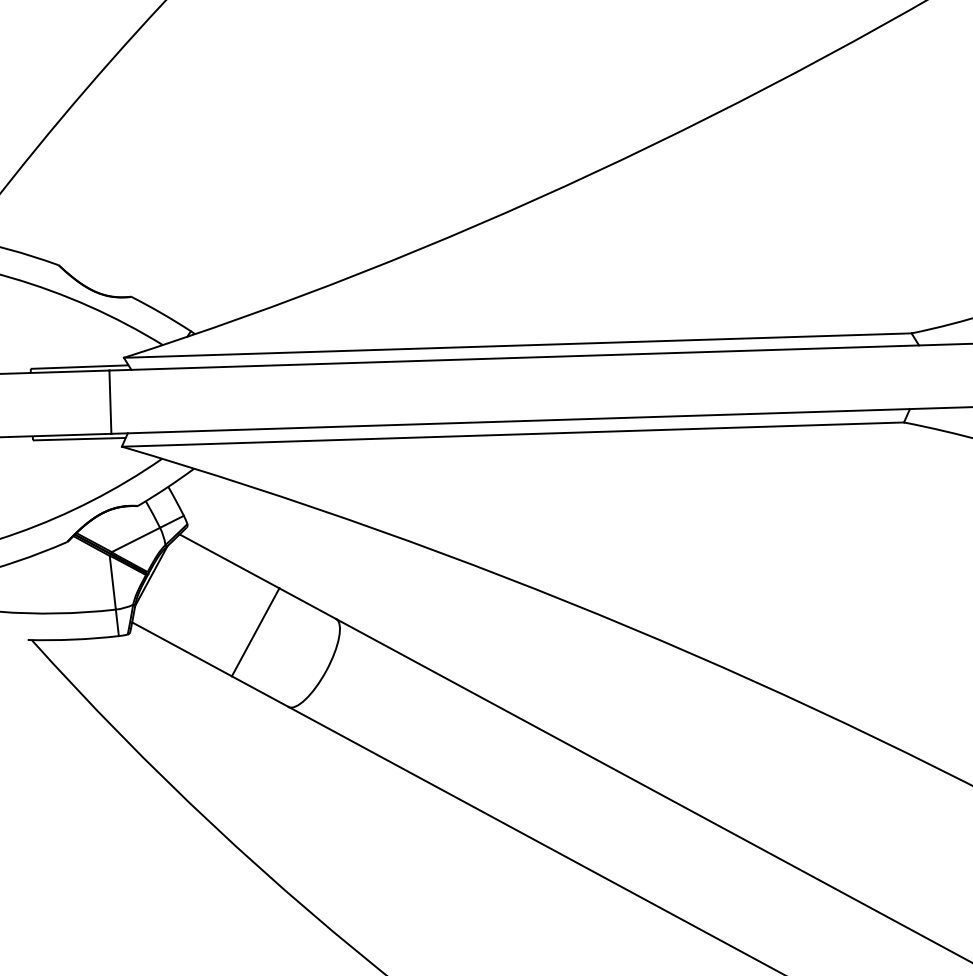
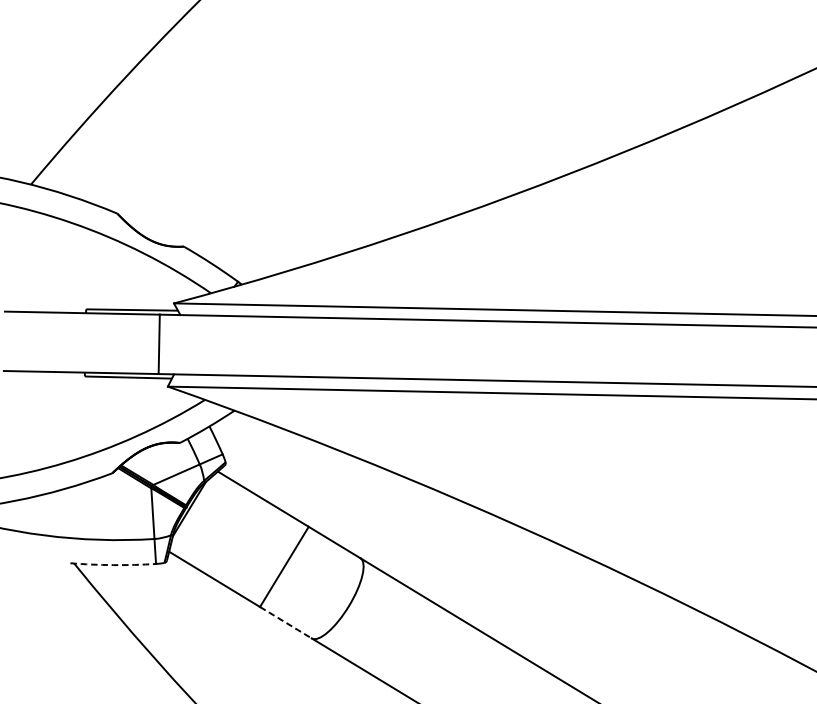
arc: (73, 639) -> (113, 564), solid -> dashed
line: (260, 691) -> (286, 622), solid -> dashed

